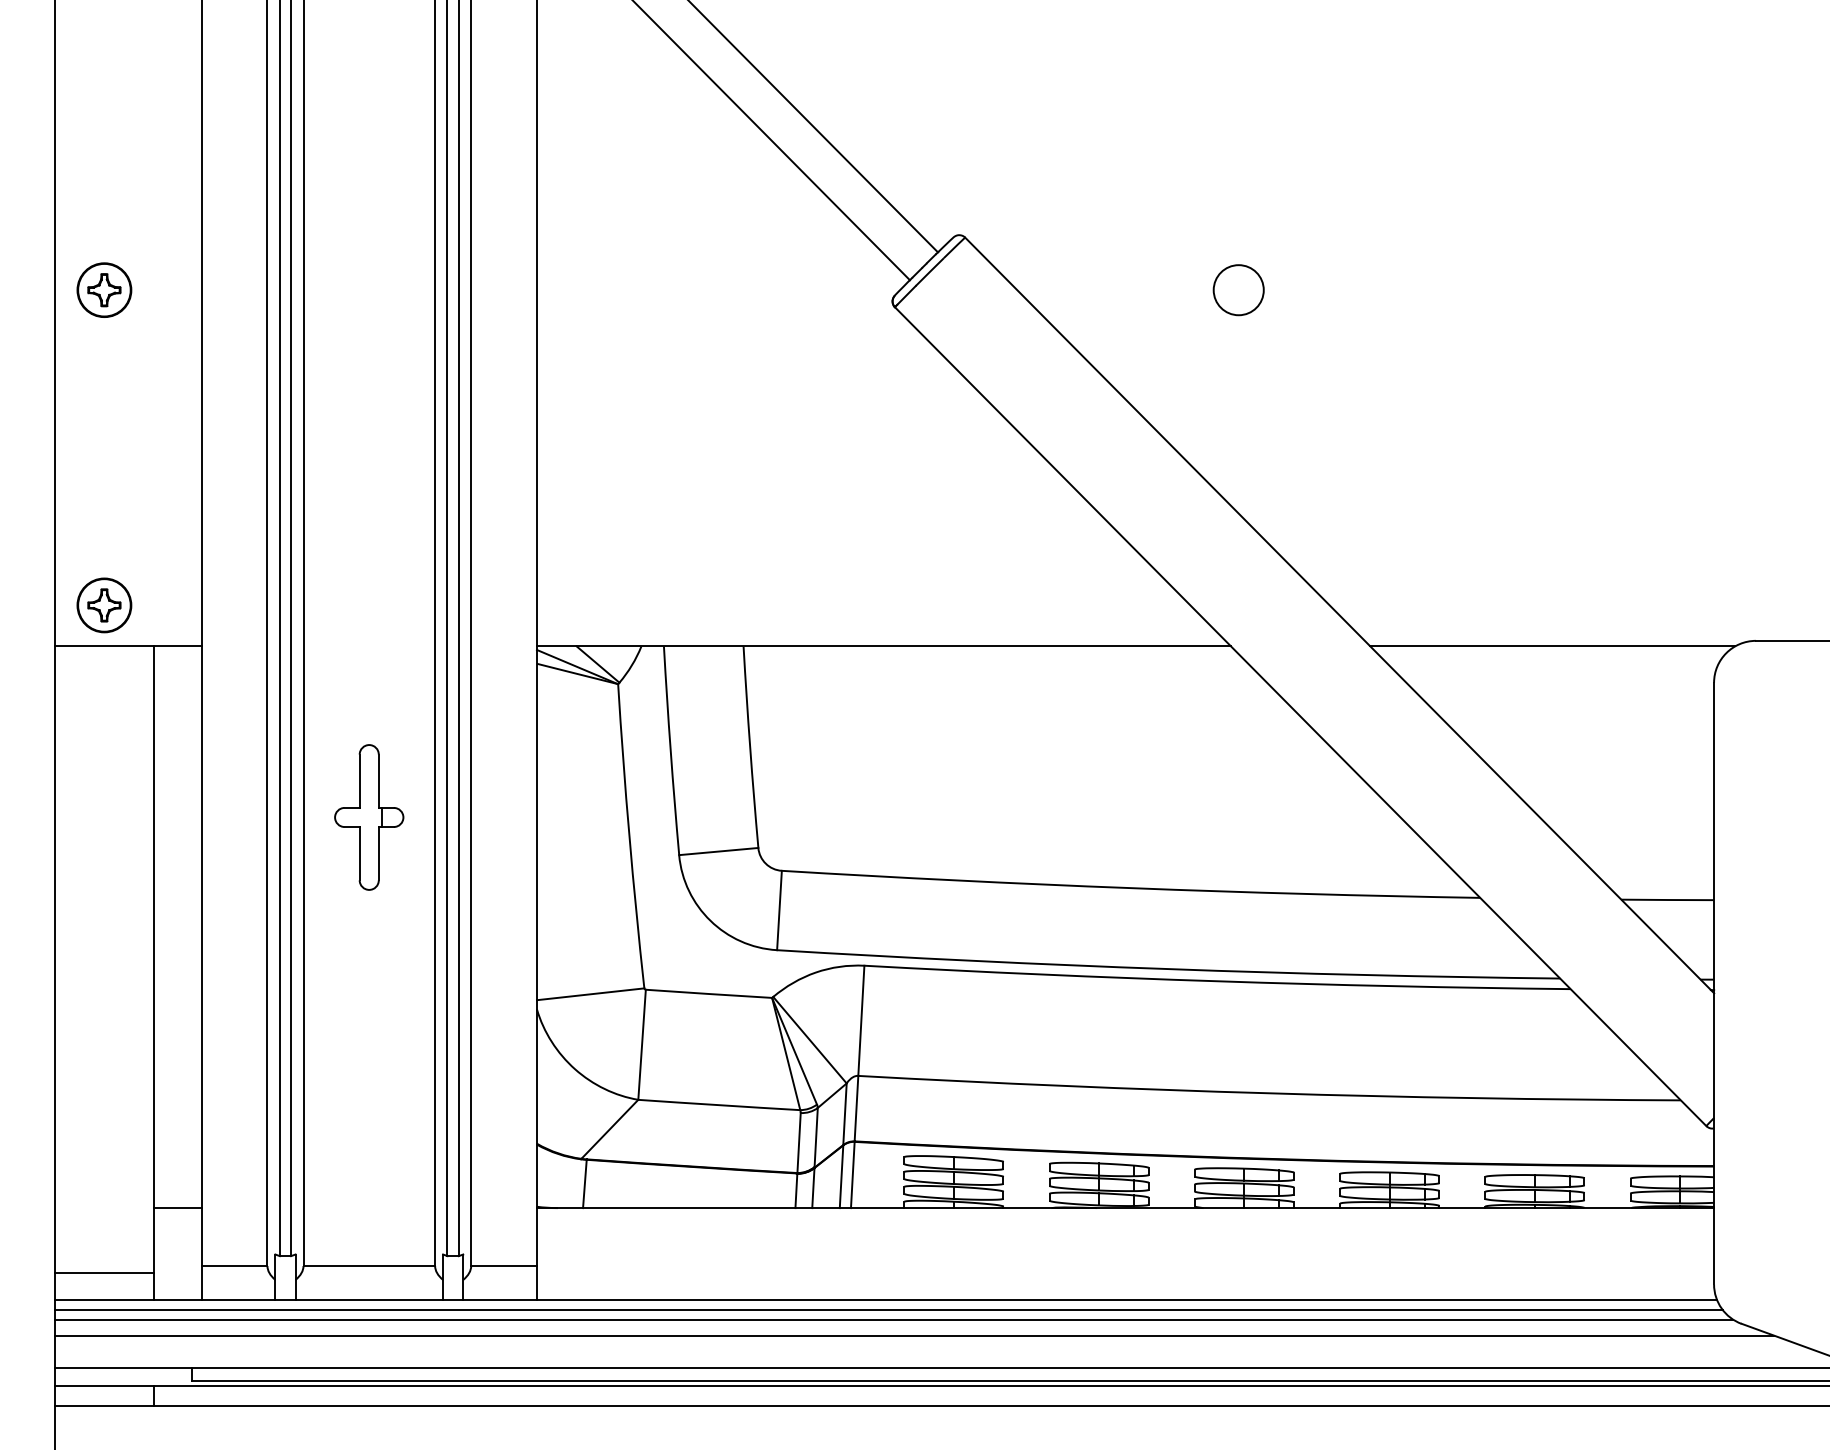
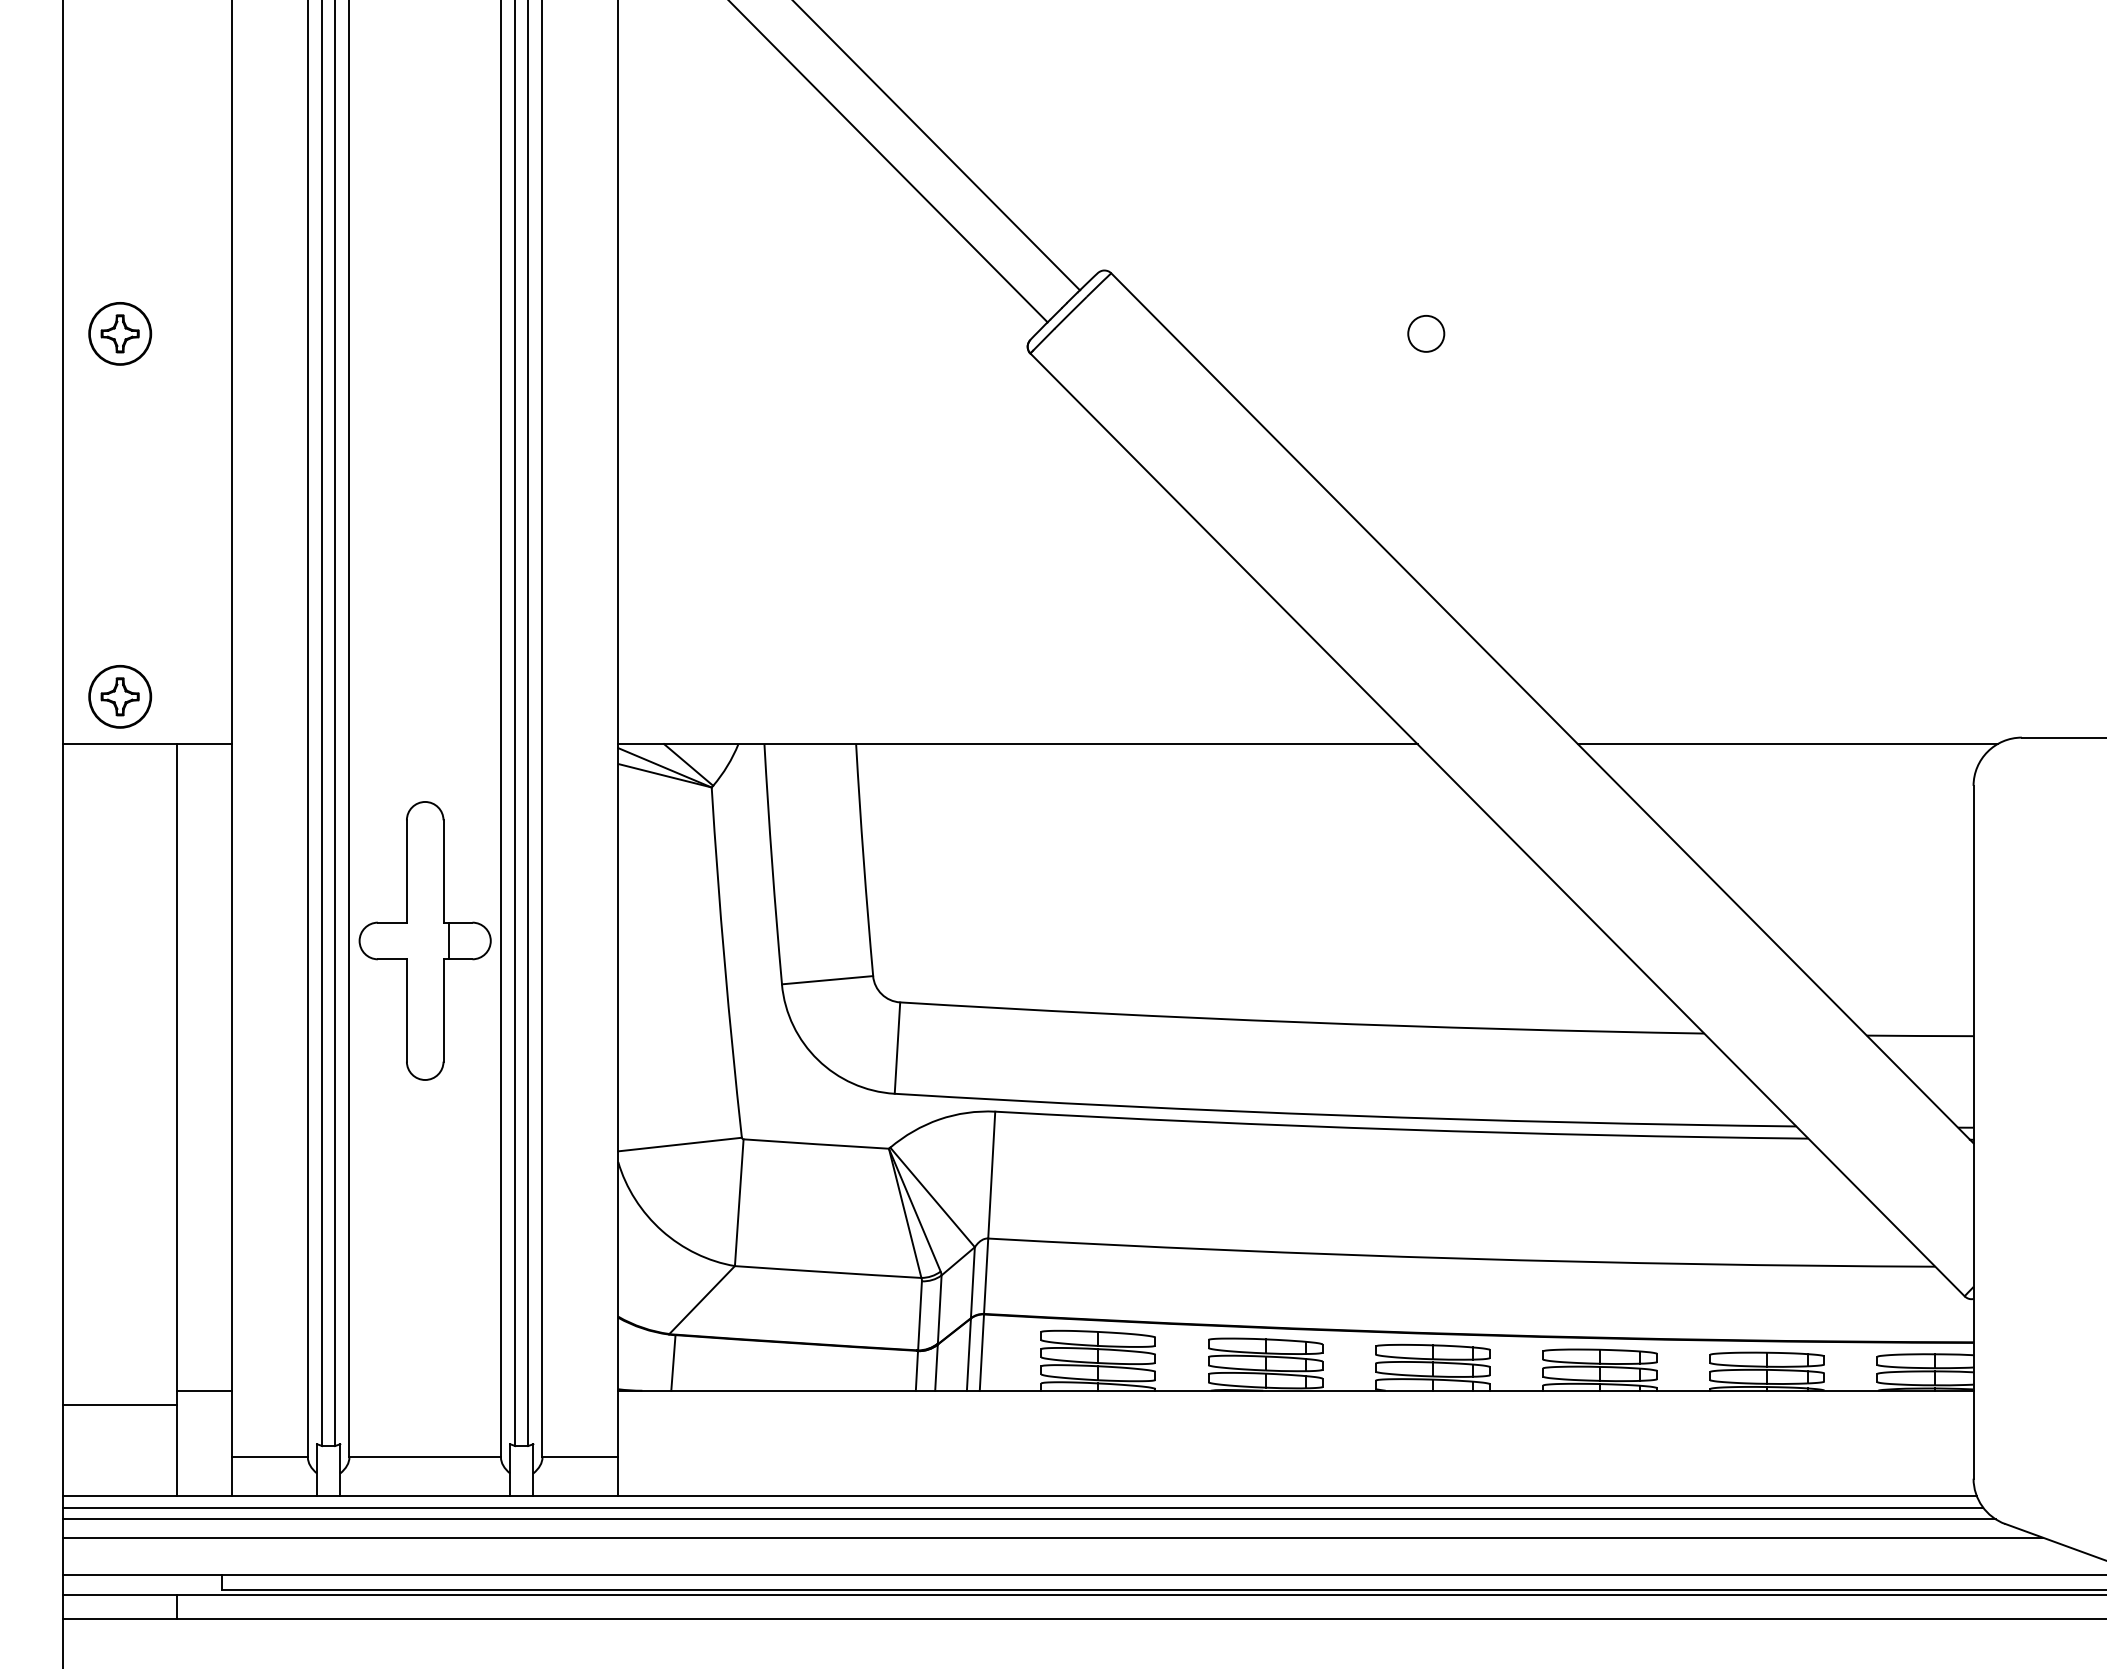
circle: (1238, 289) -> (1426, 333), size x0.62
part: (368, 817) -> (424, 940), size x1.67
line: (104, 1273) -> (120, 1405), moved

